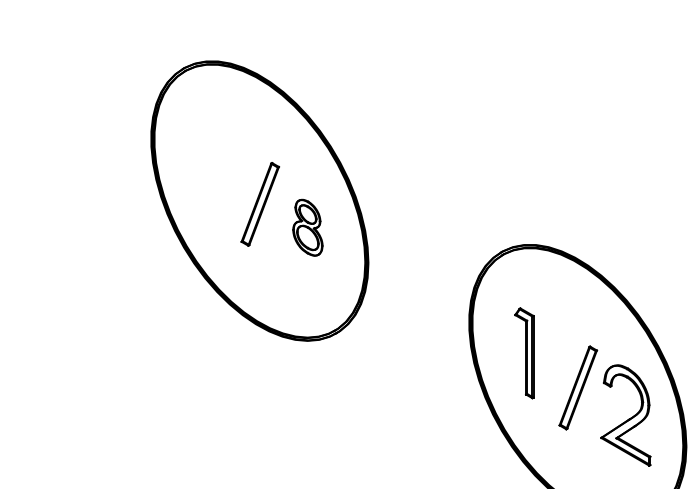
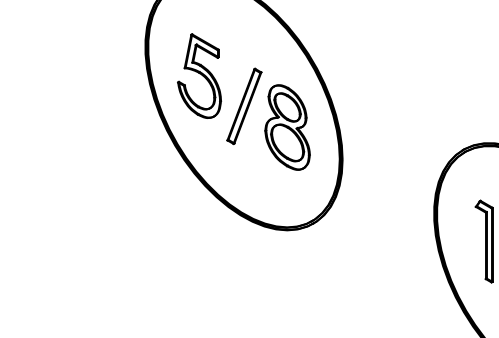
part: (210, 171) -> (199, 76), added
part: (307, 227) -> (287, 127), size x1.67

